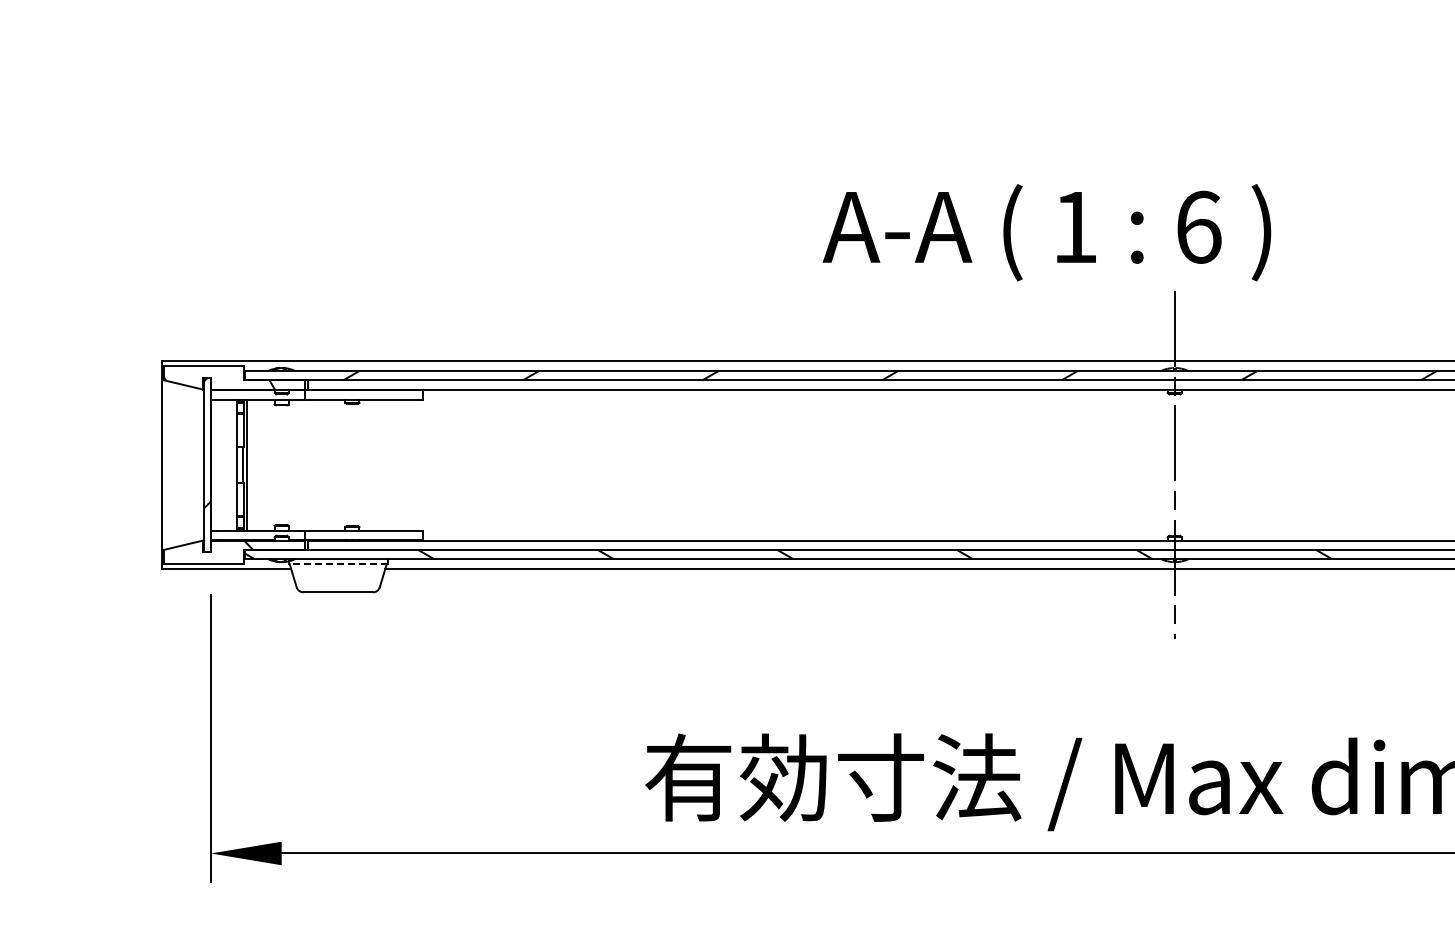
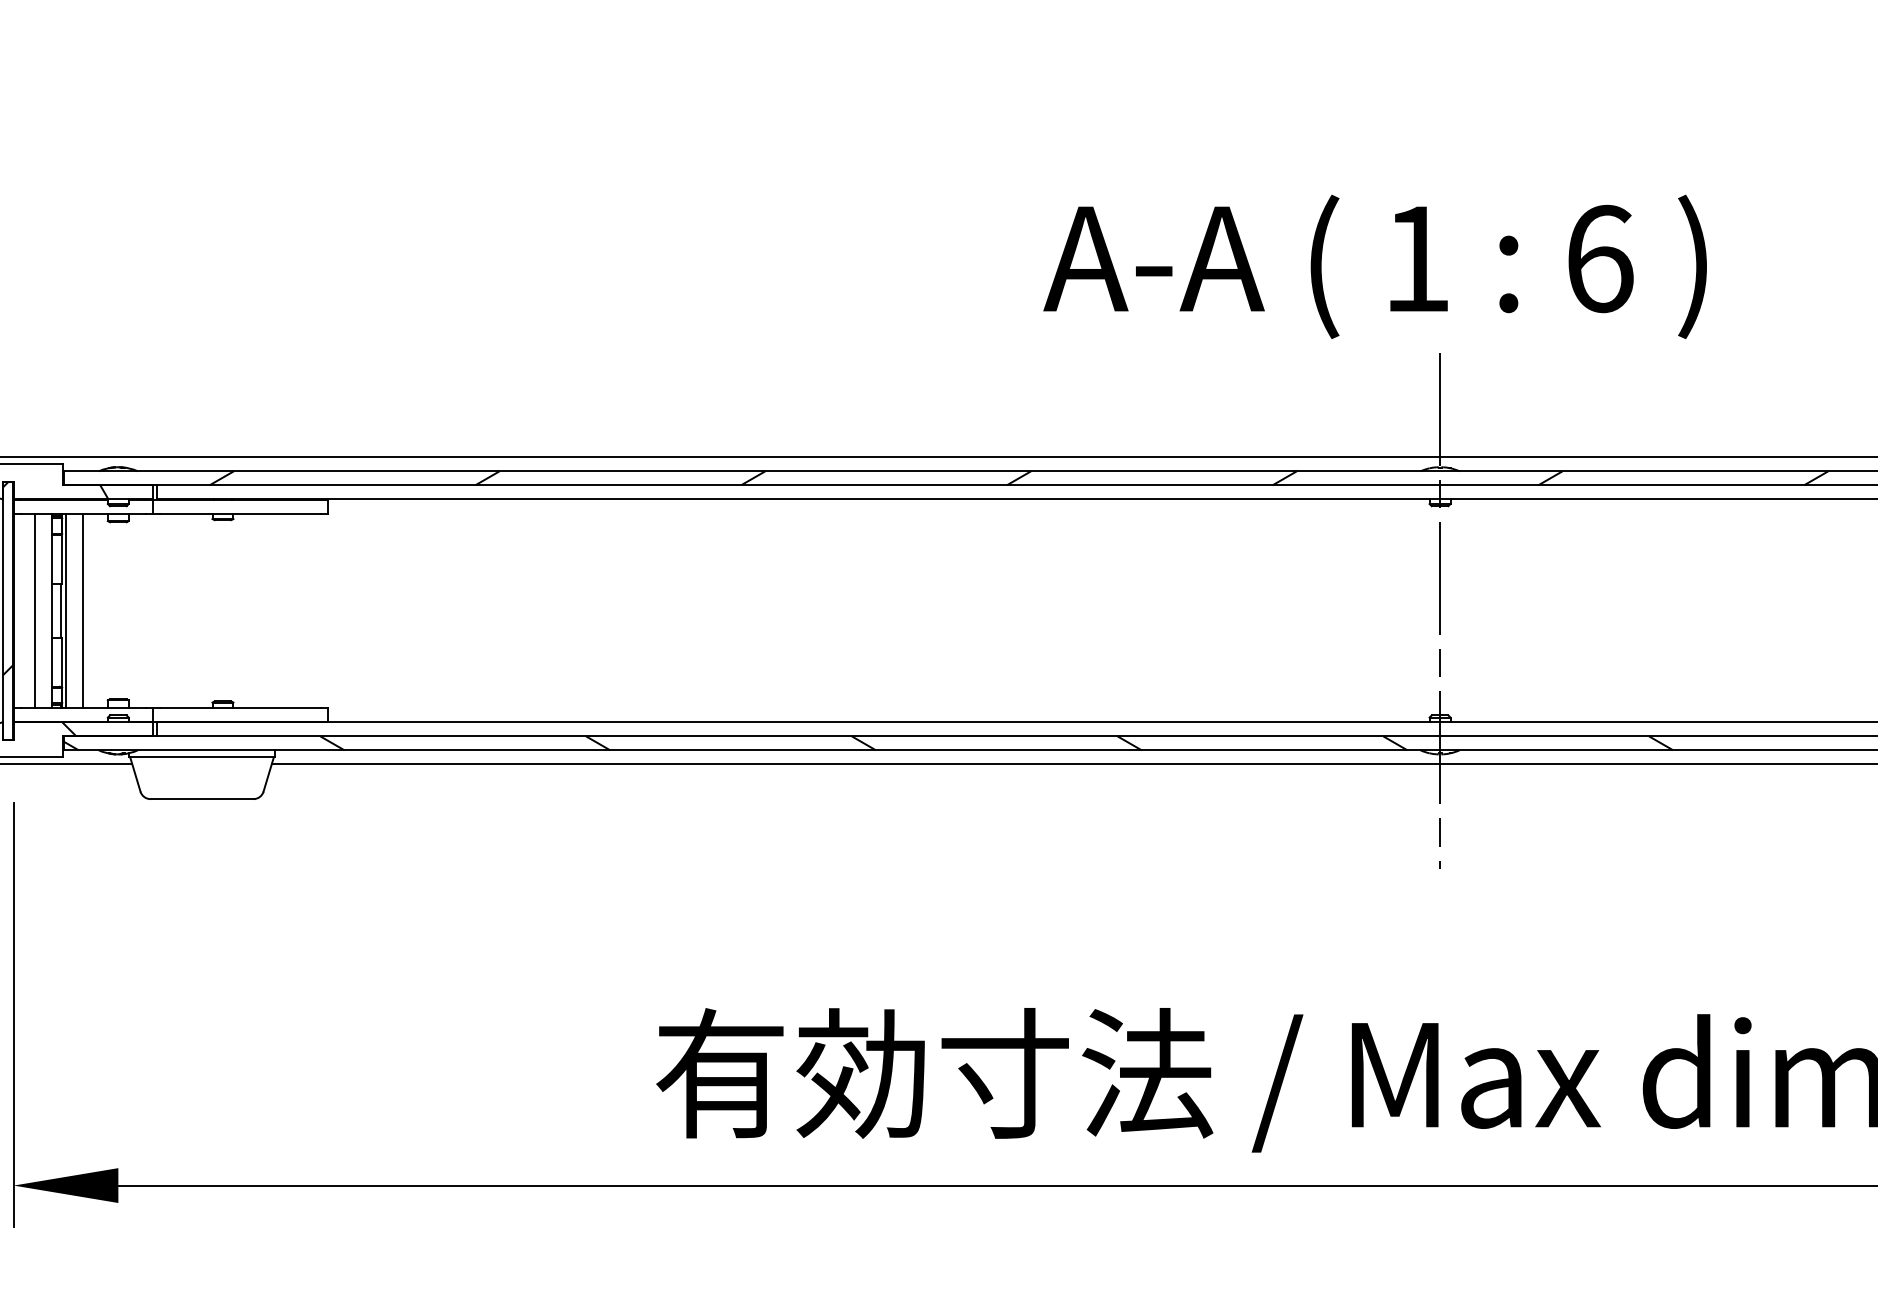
text: (1046, 232) -> (1374, 266), moved
line: (225, 464) -> (35, 609), added
line: (258, 464) -> (84, 609), added
line: (337, 564) -> (200, 757), dashed -> solid

